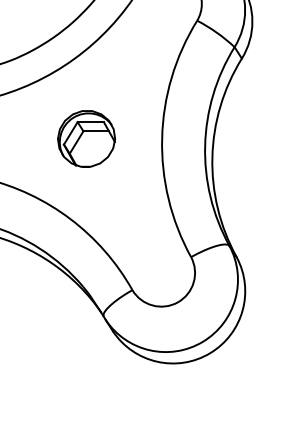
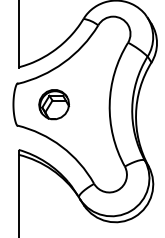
part: (85, 138) -> (53, 104), moved

